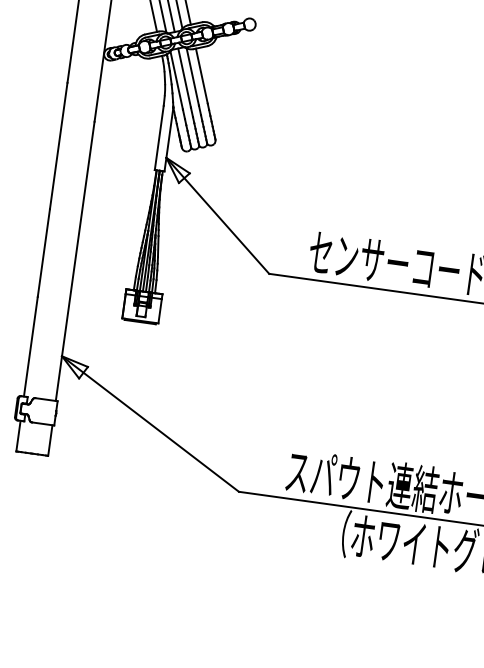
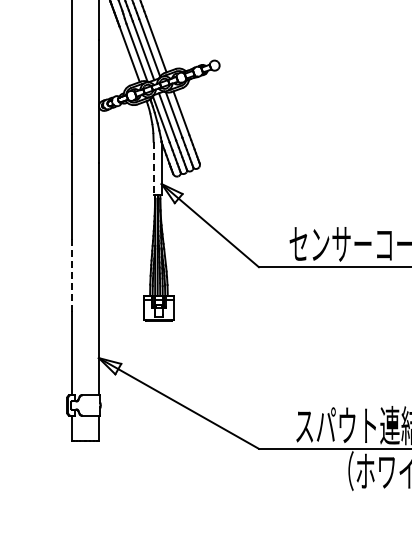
line: (159, 137) -> (153, 168), solid -> dashed
line: (44, 252) -> (72, 275), solid -> dashed

